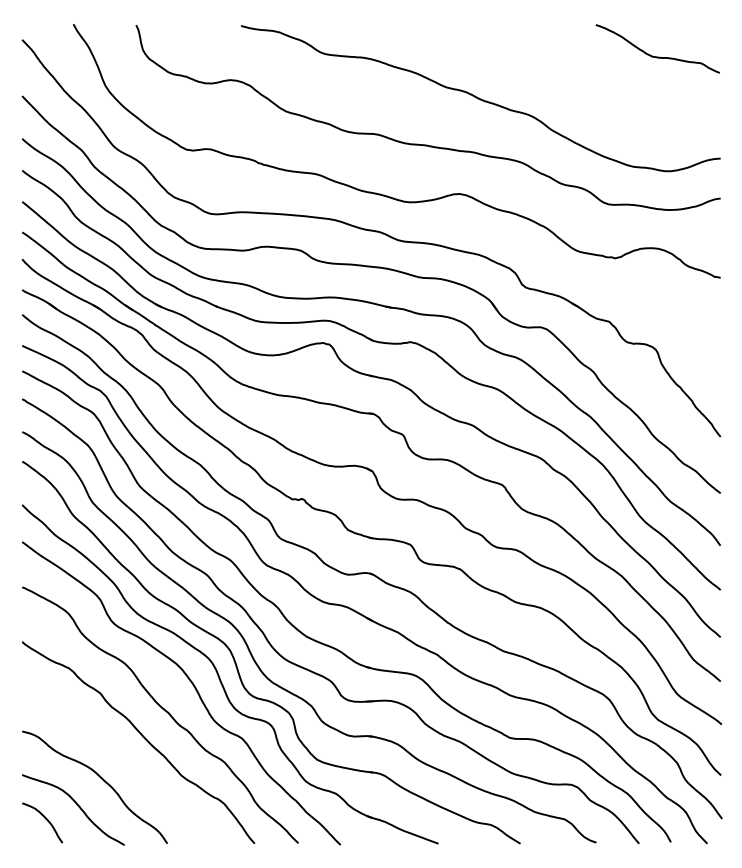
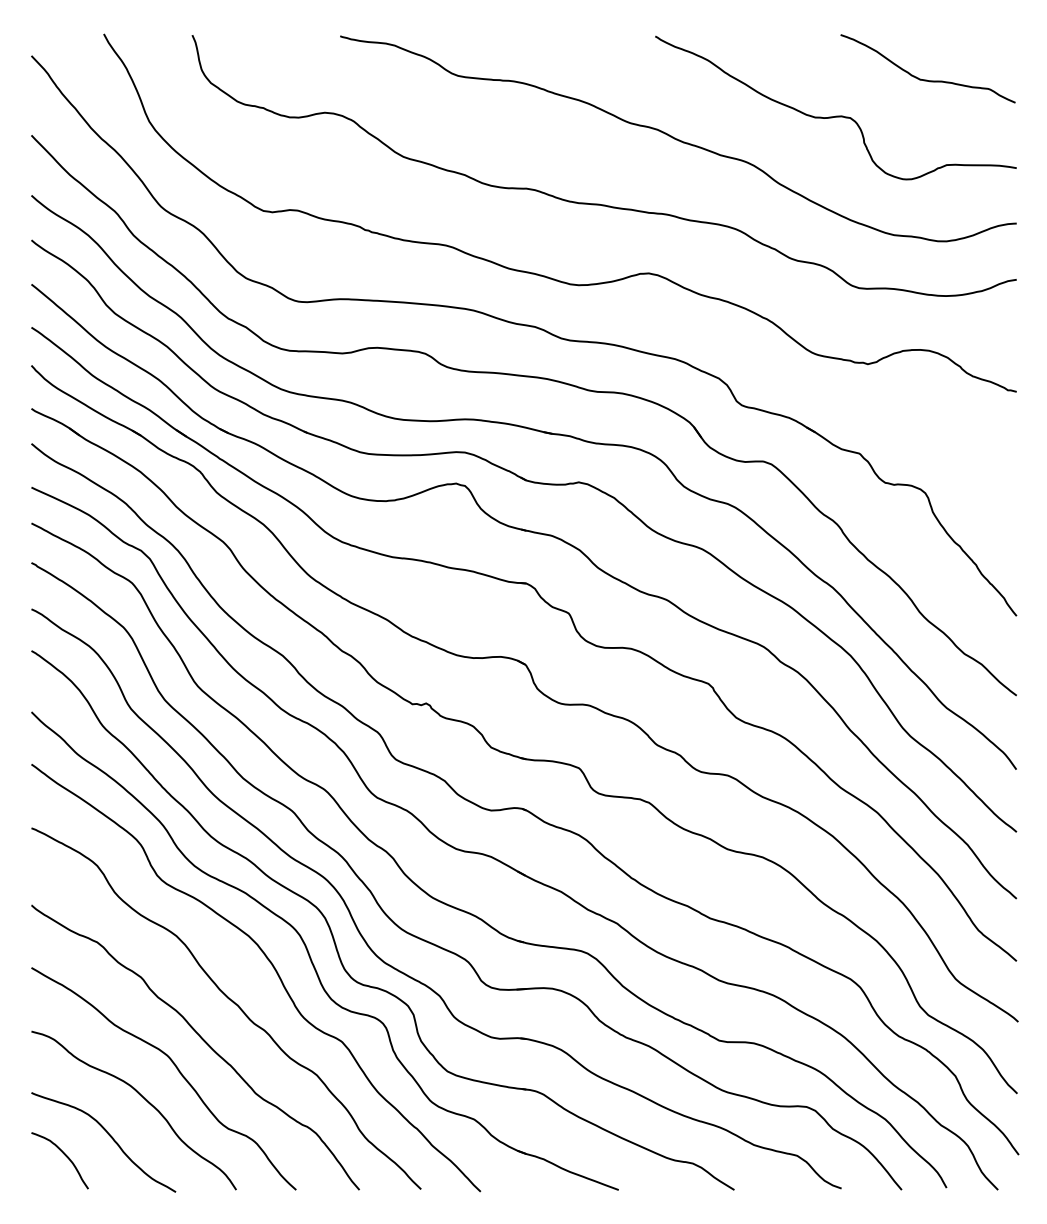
curve: (592, 82) -> (835, 115), added
curve: (125, 759) -> (177, 1070), added

